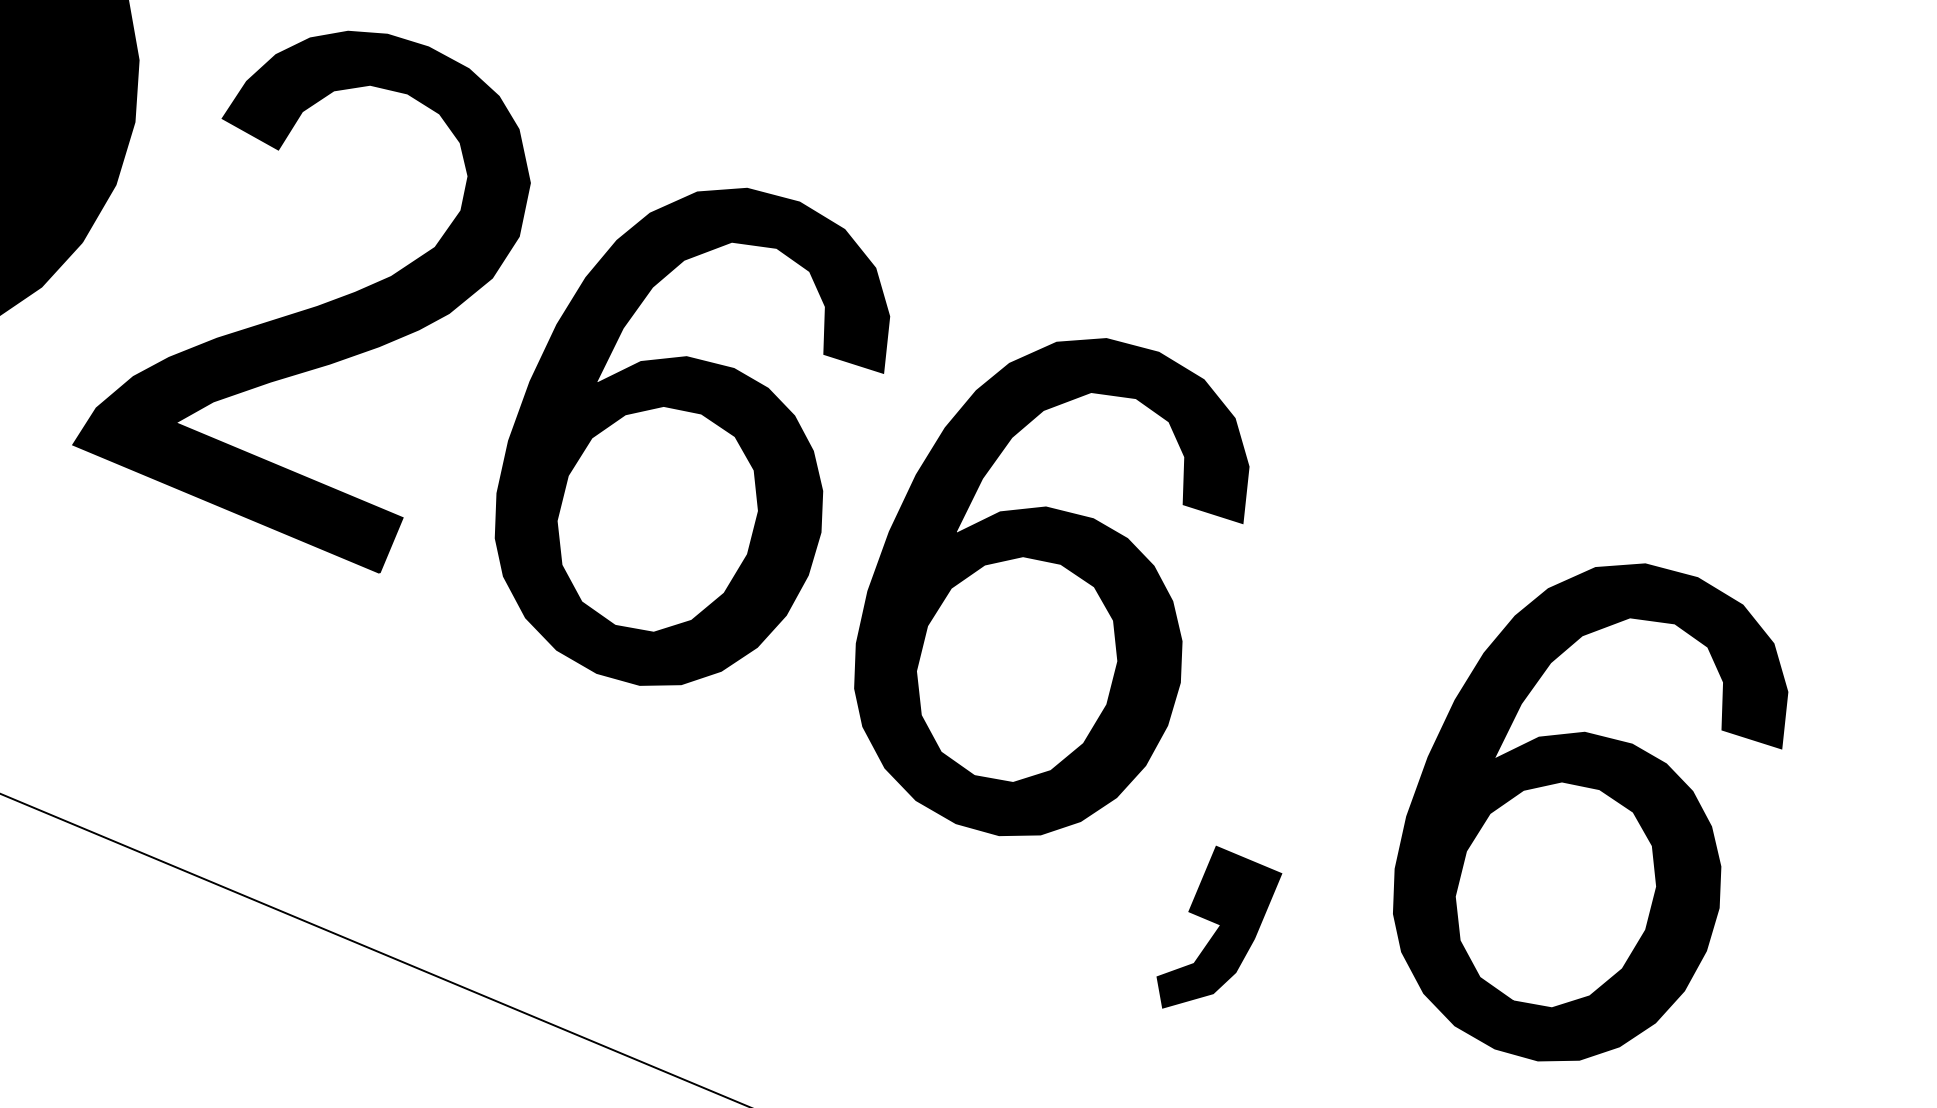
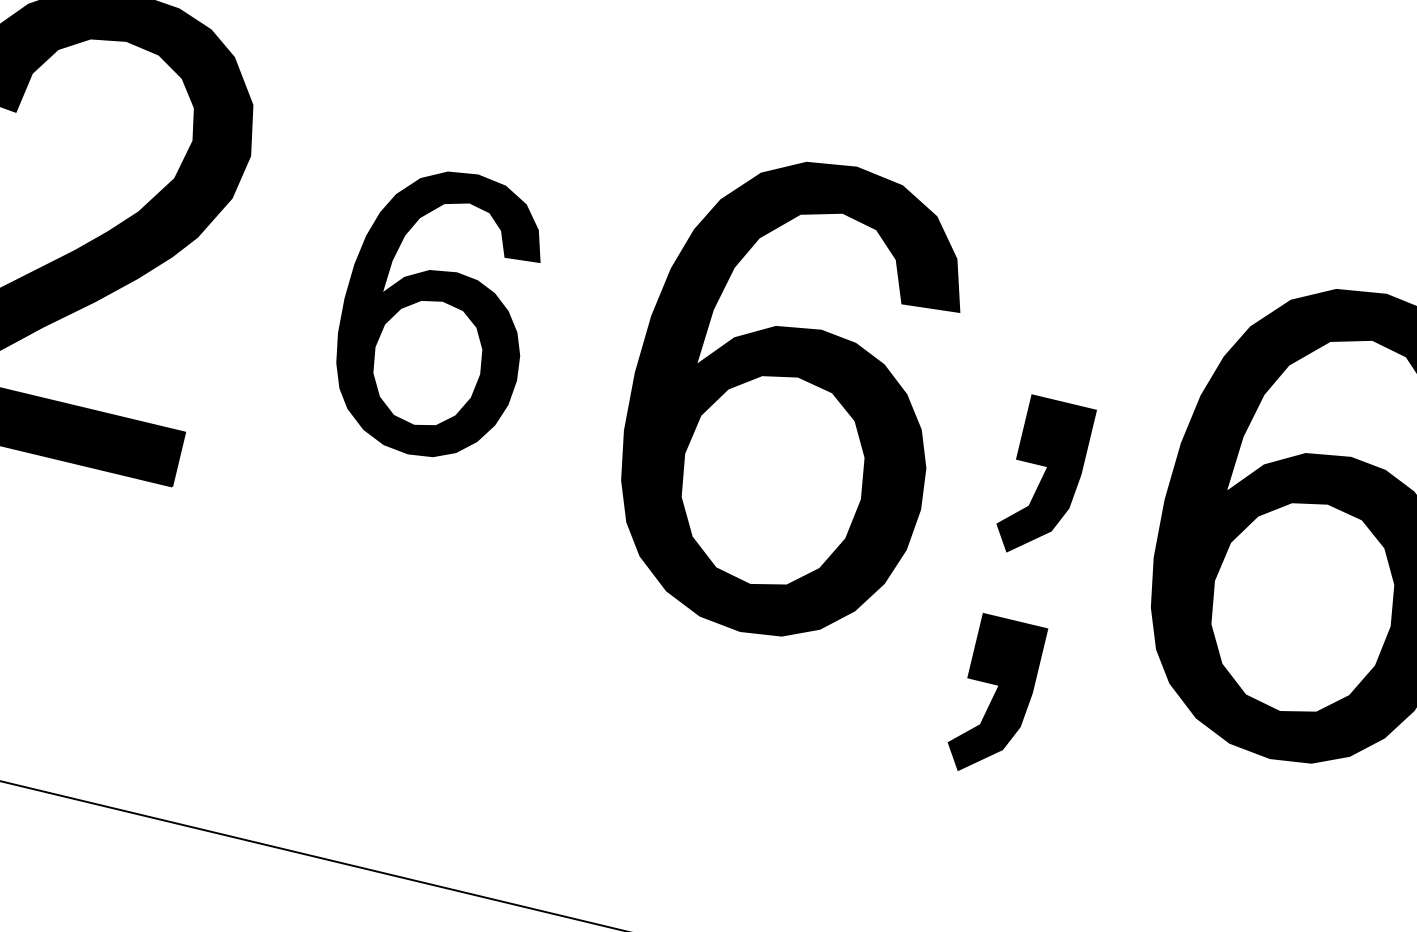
part: (692, 436) -> (439, 314), size x0.6
part: (1308, 703) -> (1046, 468), added

